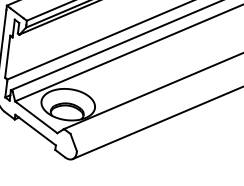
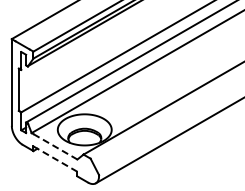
line: (37, 118) -> (55, 147), solid -> dashed
line: (35, 129) -> (55, 158), solid -> dashed

